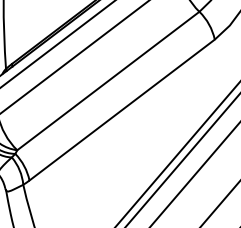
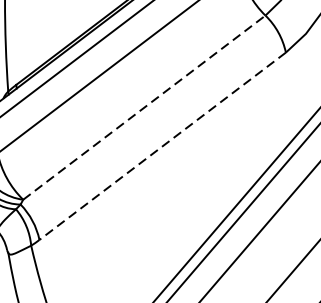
line: (108, 80) -> (144, 106), solid -> dashed
line: (121, 110) -> (161, 146), solid -> dashed

